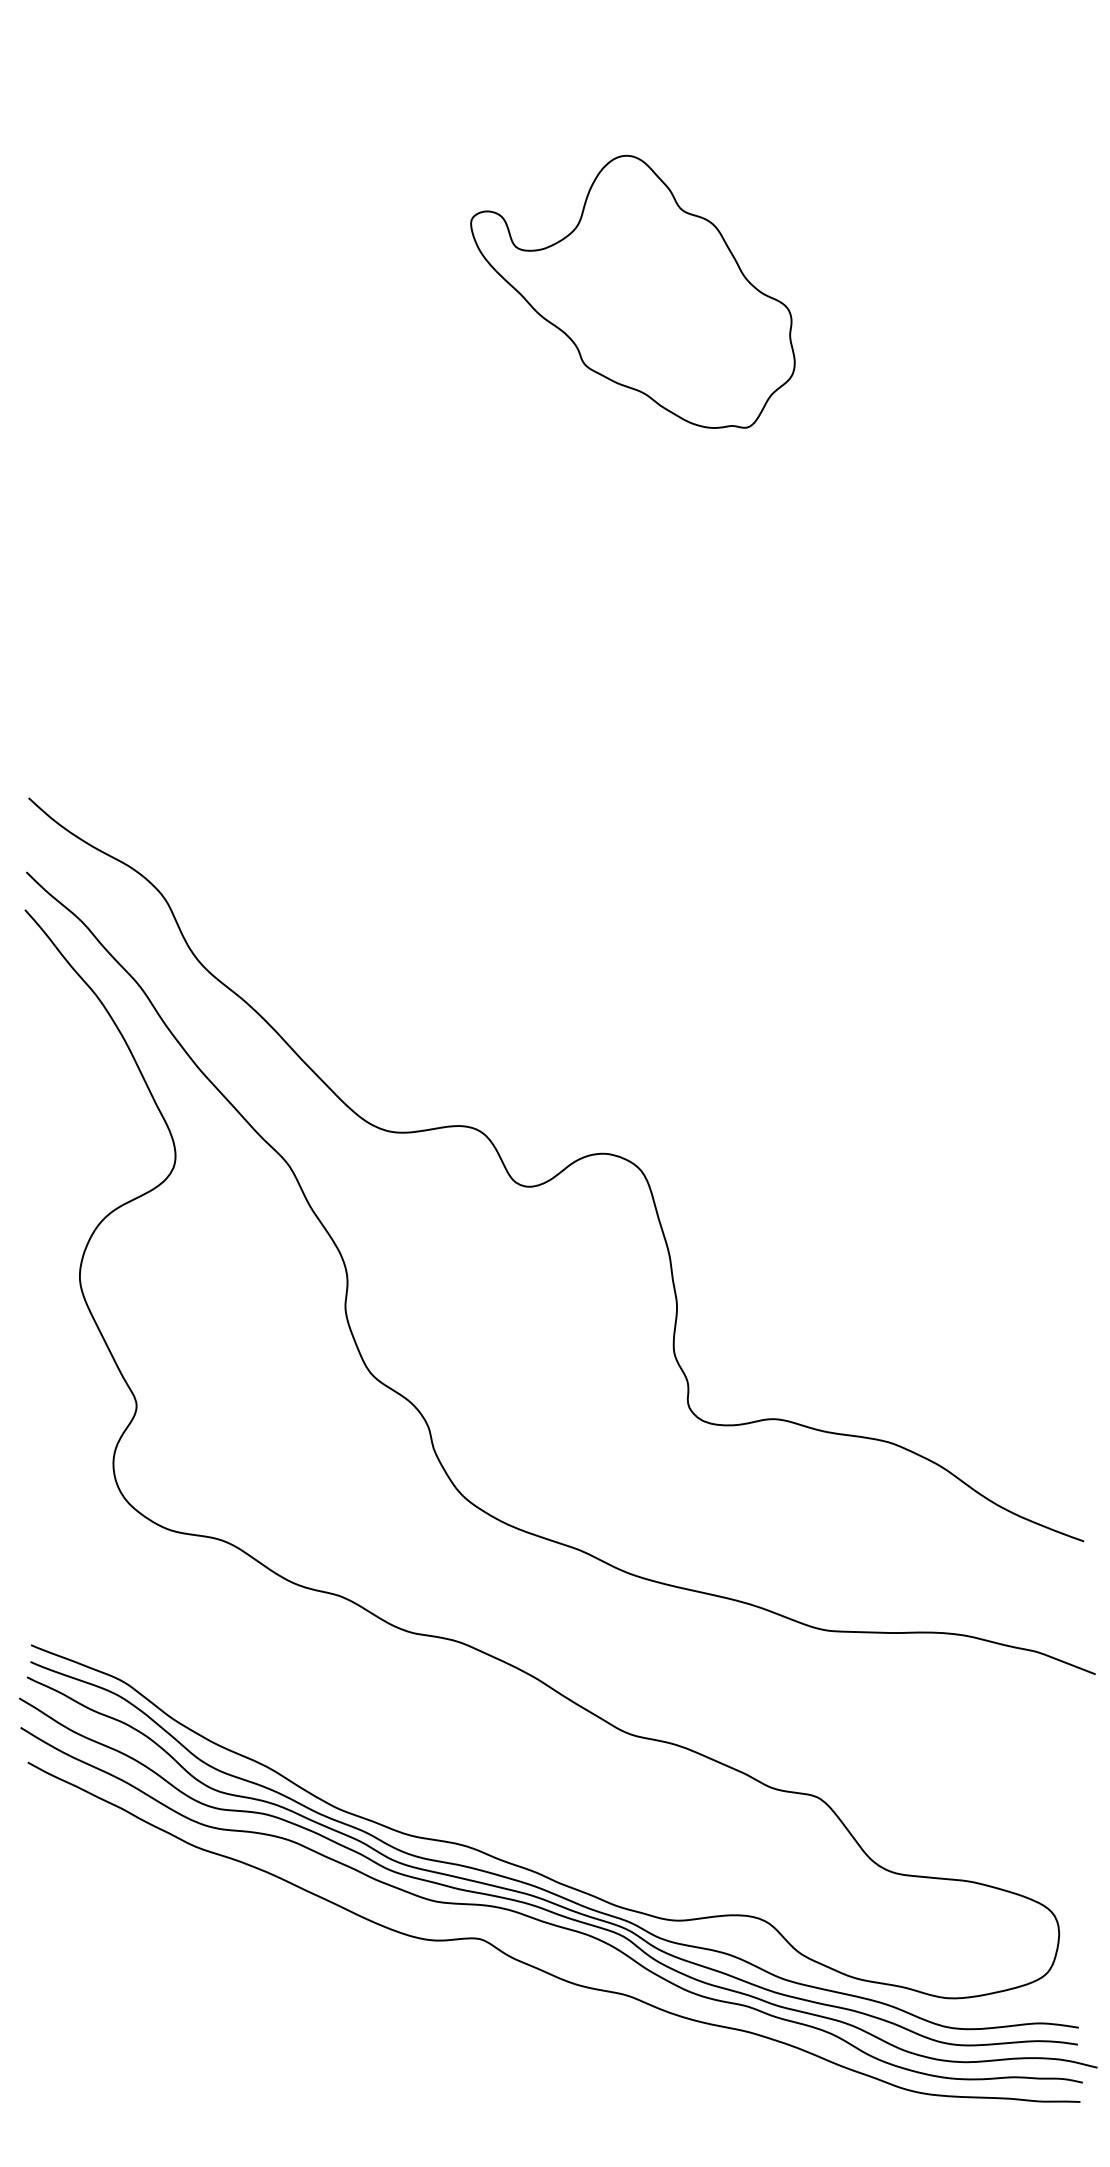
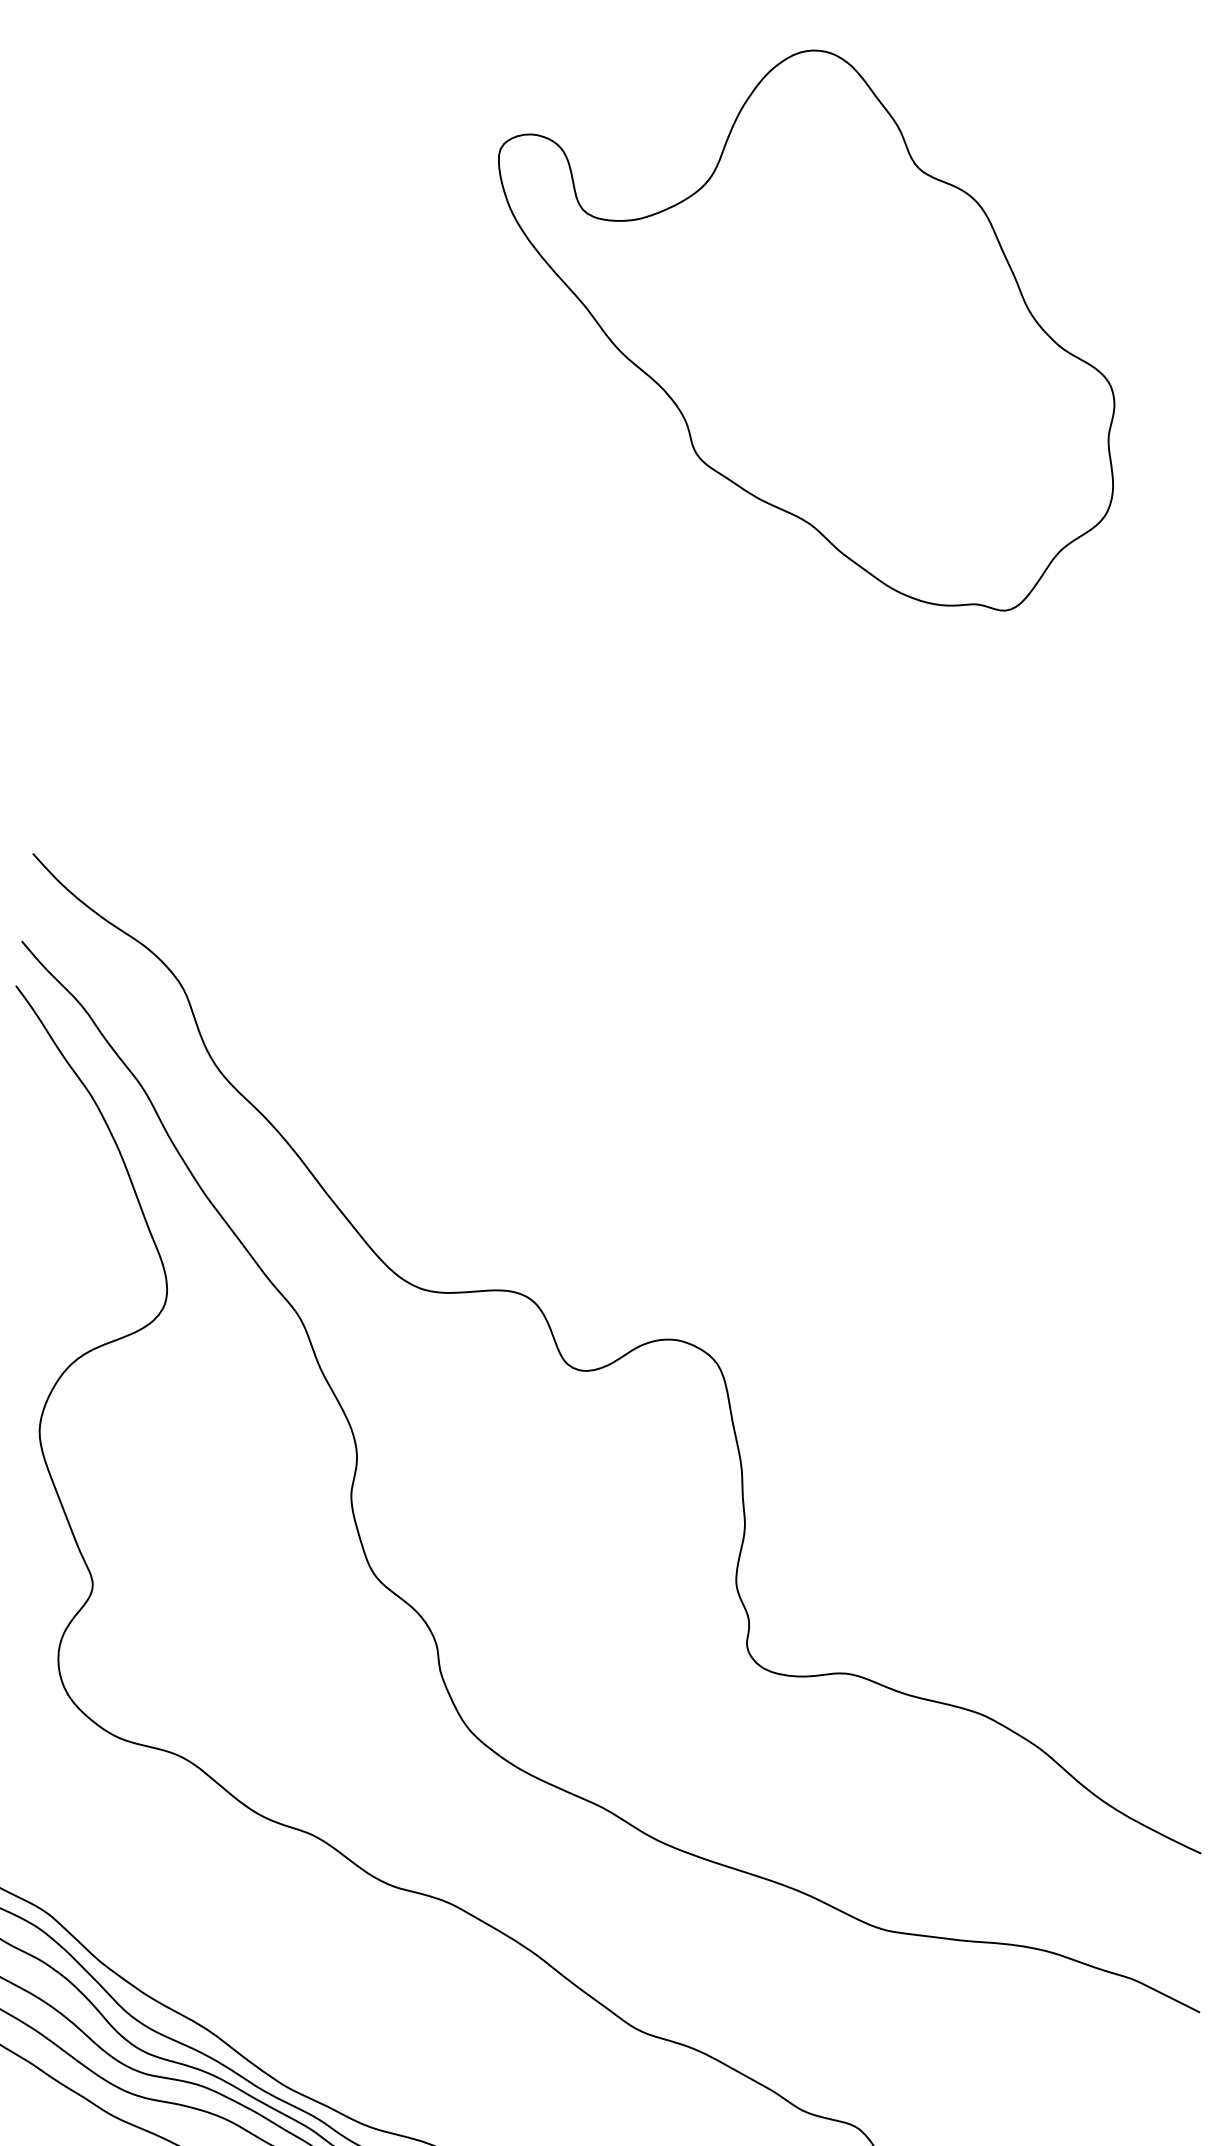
part: (632, 291) -> (805, 320), size x1.67

